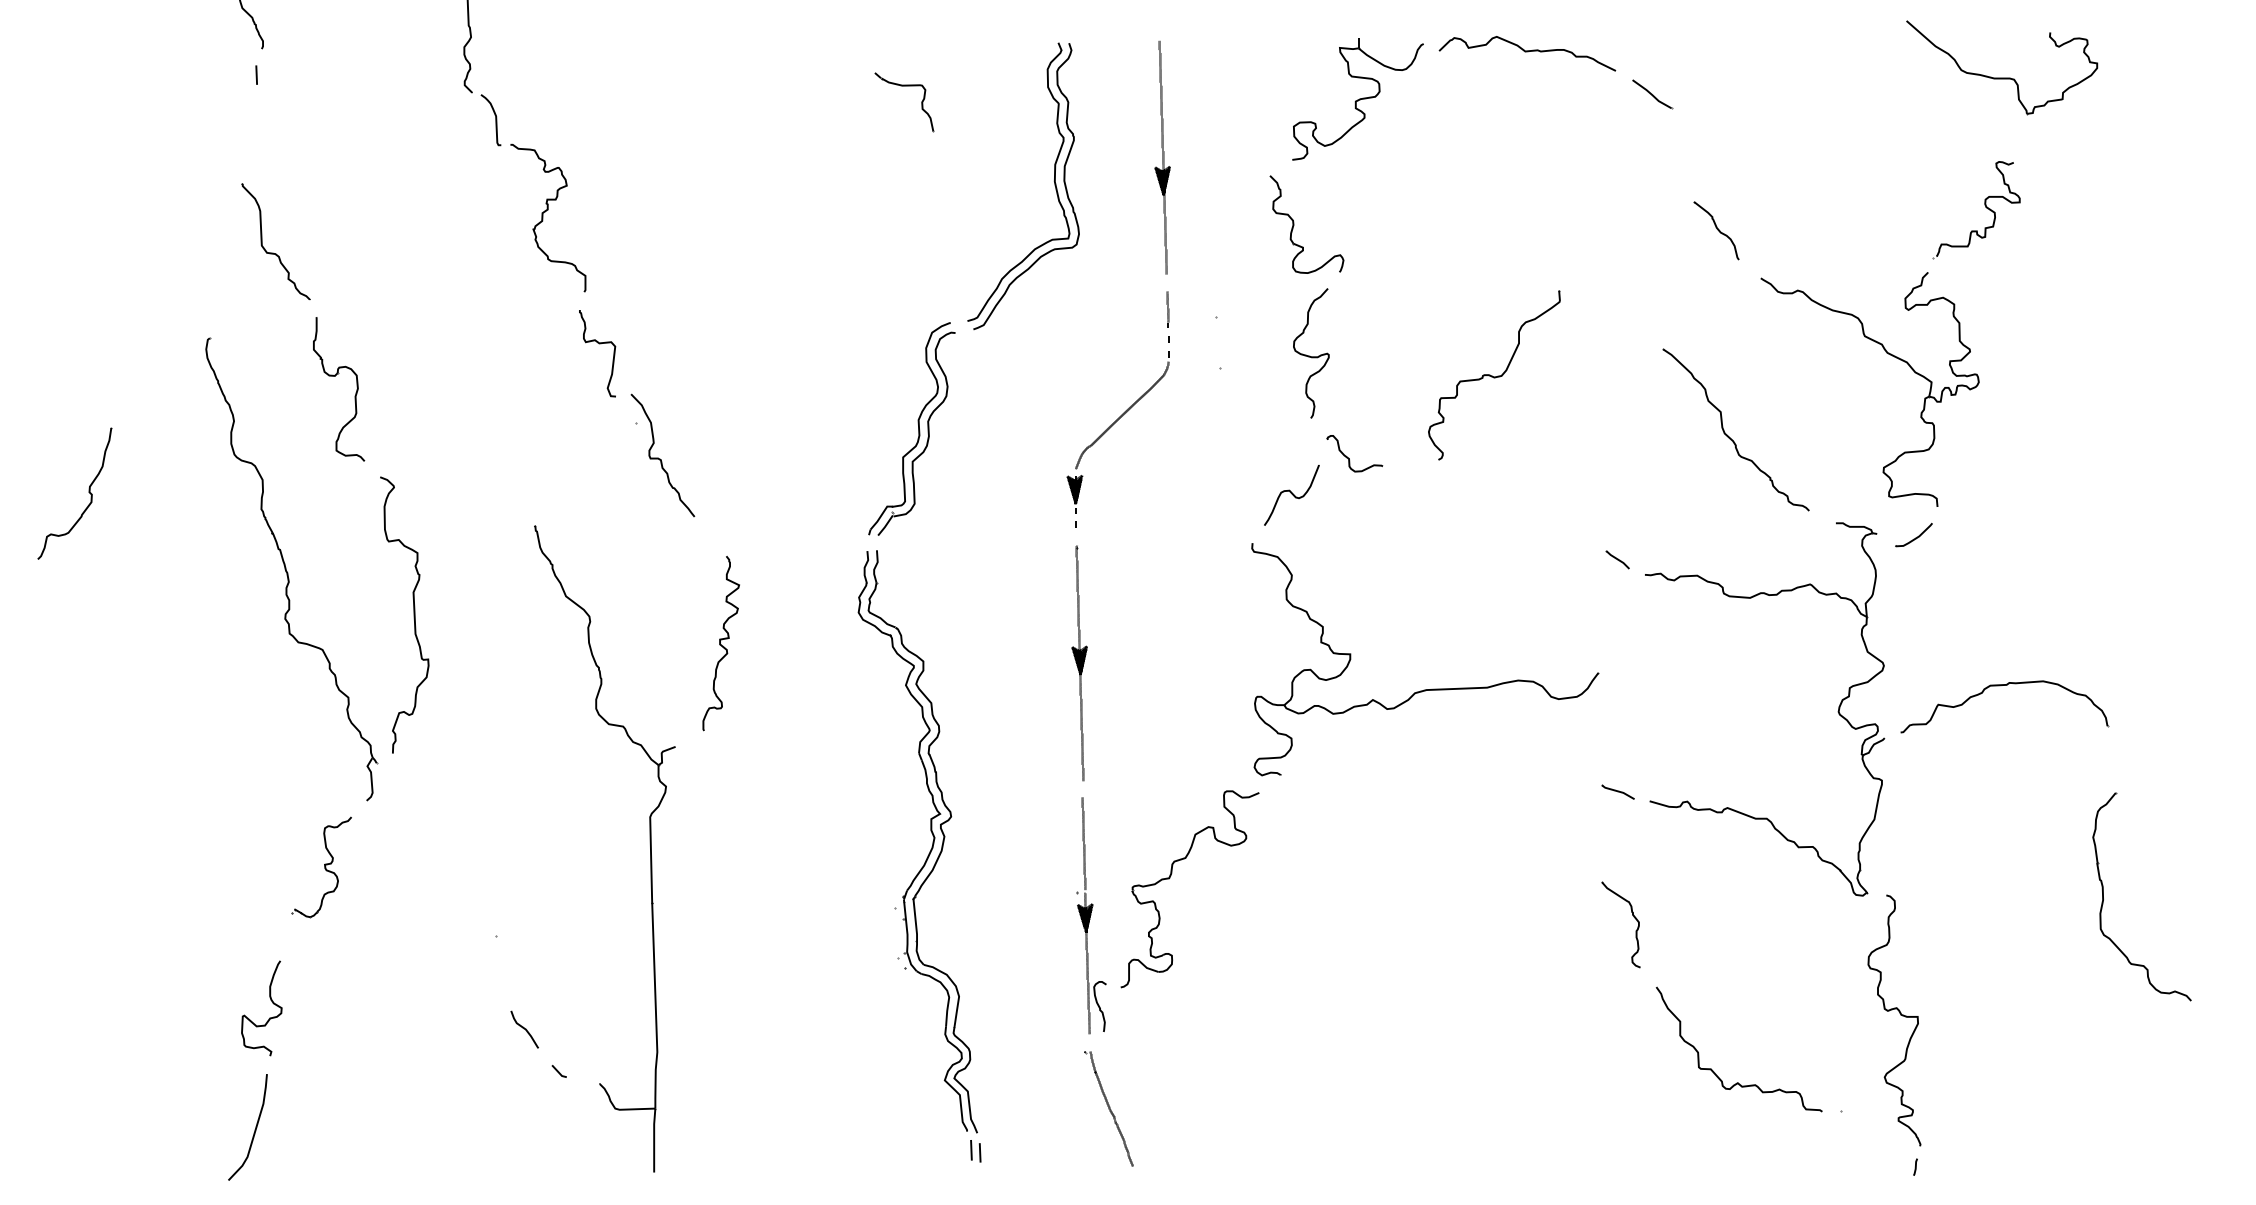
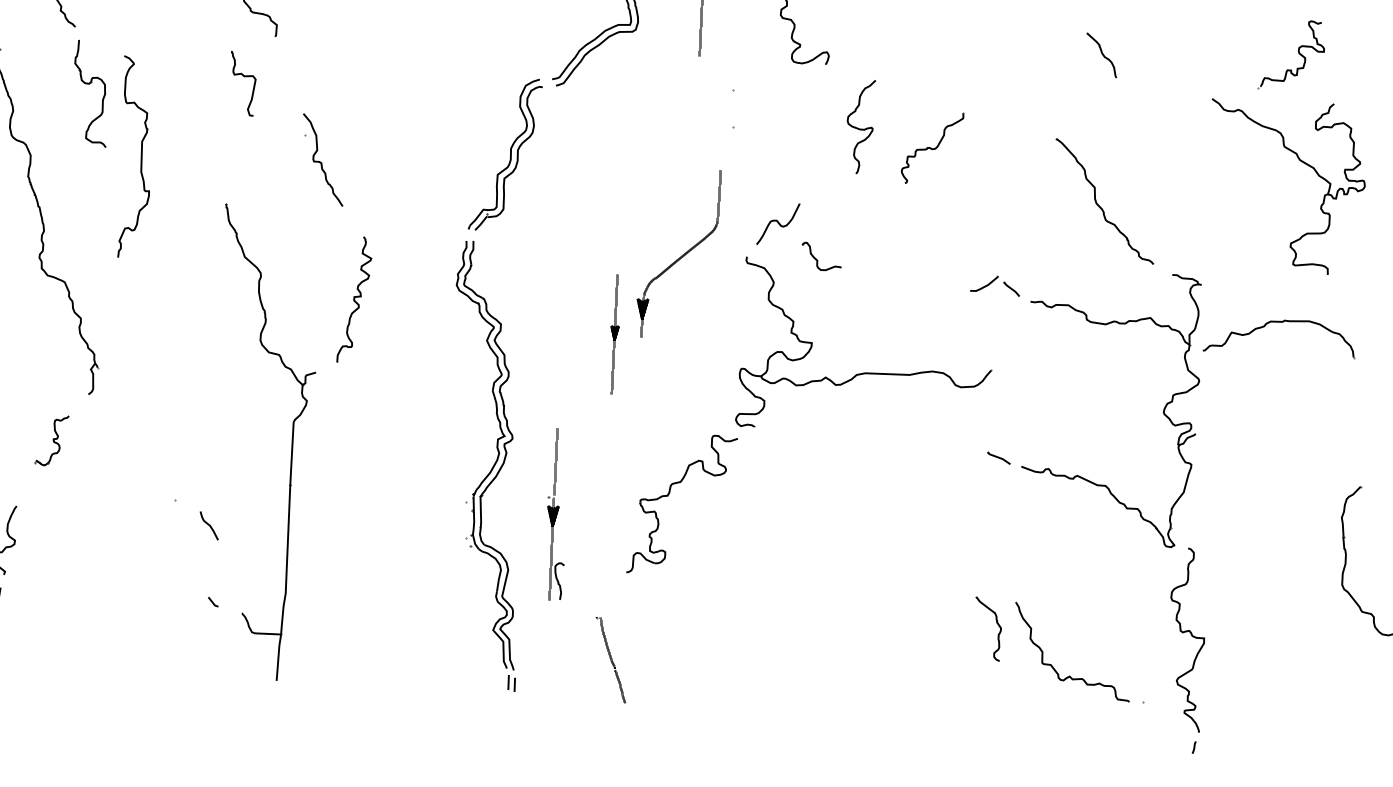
curve: (599, 344) -> (244, 77), moved
part: (1886, 353) -> (1299, 160), moved
curve: (1309, 355) -> (858, 128), moved
part: (1494, 375) -> (932, 148), size x0.6
part: (1122, 413) -> (681, 256), moved
part: (1349, 458) -> (817, 260), moved
curve: (1915, 537) -> (985, 285), moved
curve: (413, 614) -> (140, 157), moved
part: (1079, 663) -> (614, 334), size x0.7
part: (2000, 686) -> (1278, 322), moved
part: (321, 867) -> (51, 440), size x0.7
part: (1091, 915) -> (557, 514), moved
part: (1633, 917) -> (997, 624), moved
curve: (524, 1029) -> (209, 525), moved

